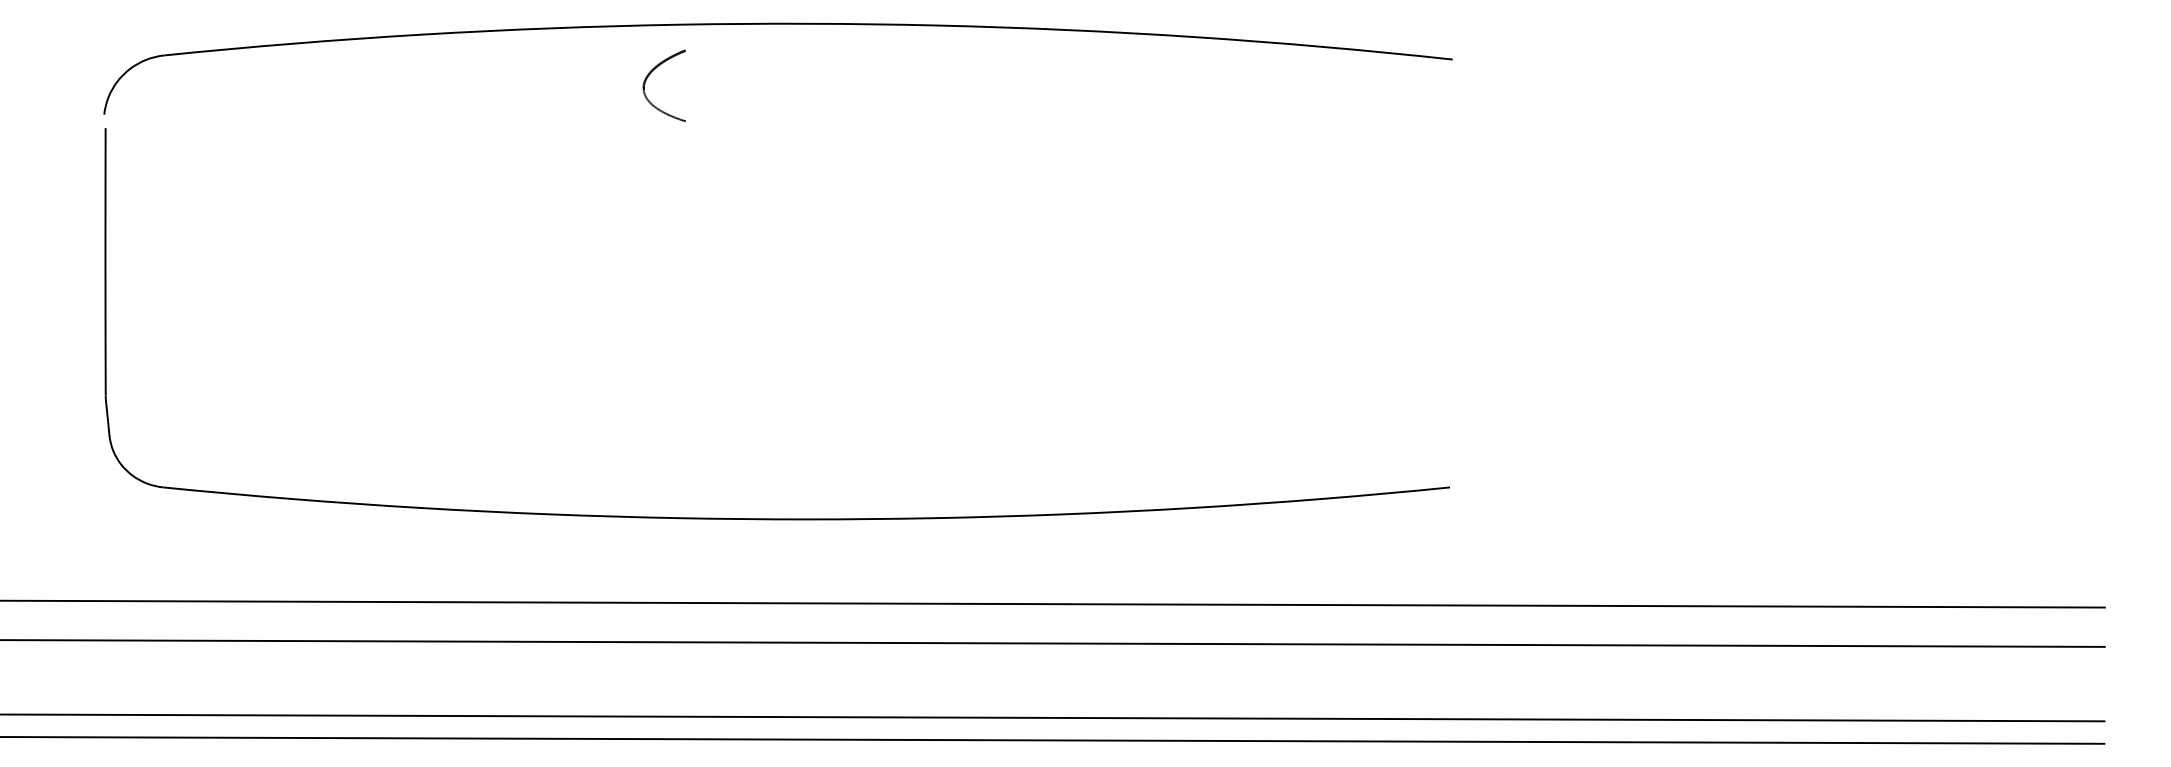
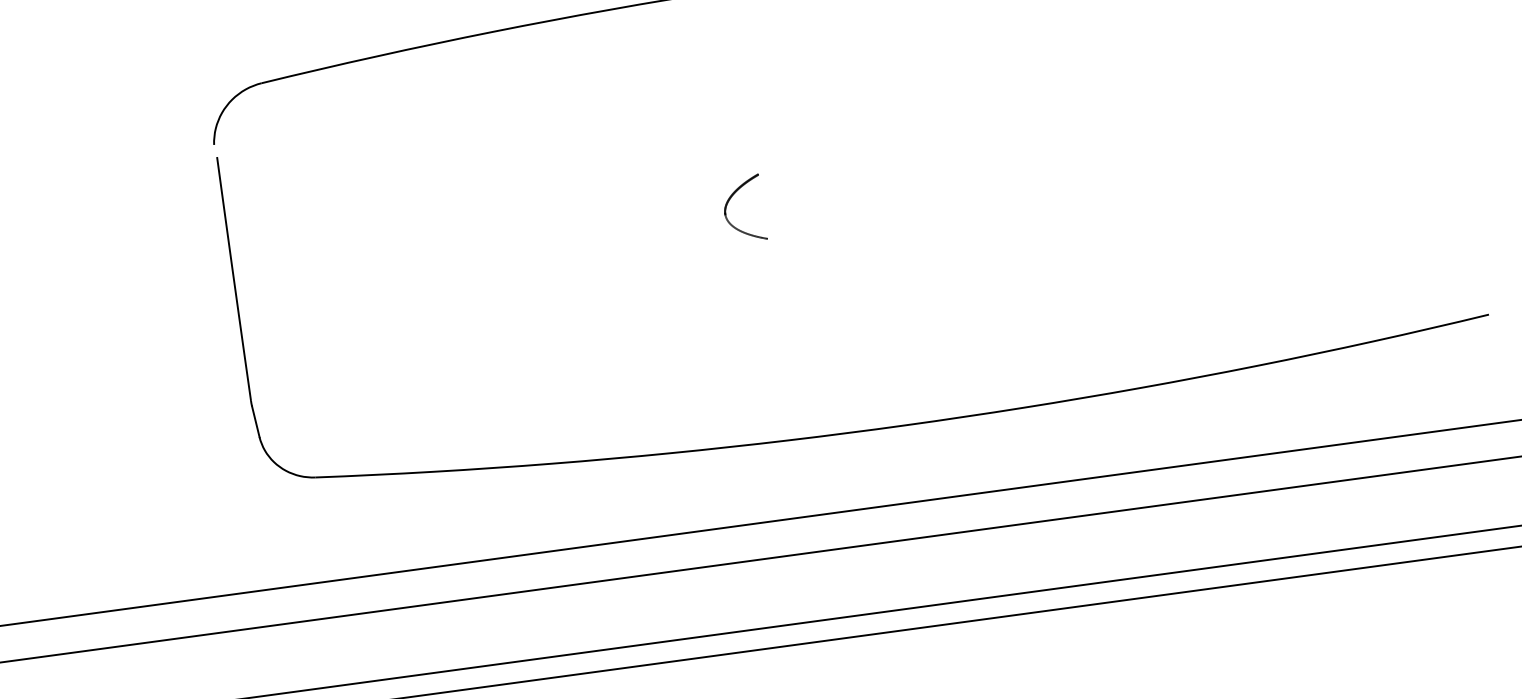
part: (651, 73) -> (730, 199), moved

